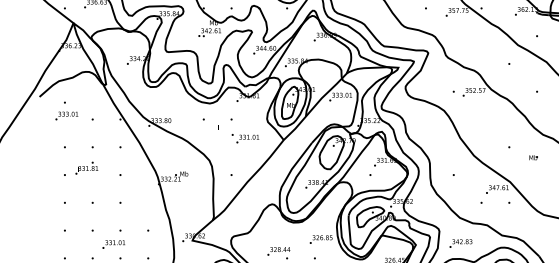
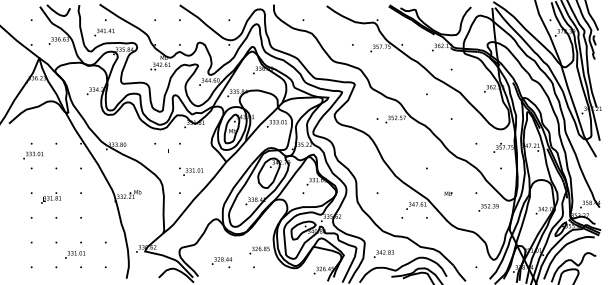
text: (66, 110) -> (33, 150), moved
text: (245, 138) -> (191, 171), moved
text: (533, 157) -> (448, 193), moved
text: (87, 167) -> (51, 197), moved

